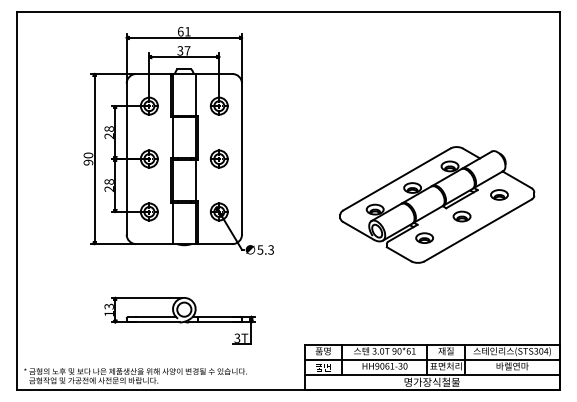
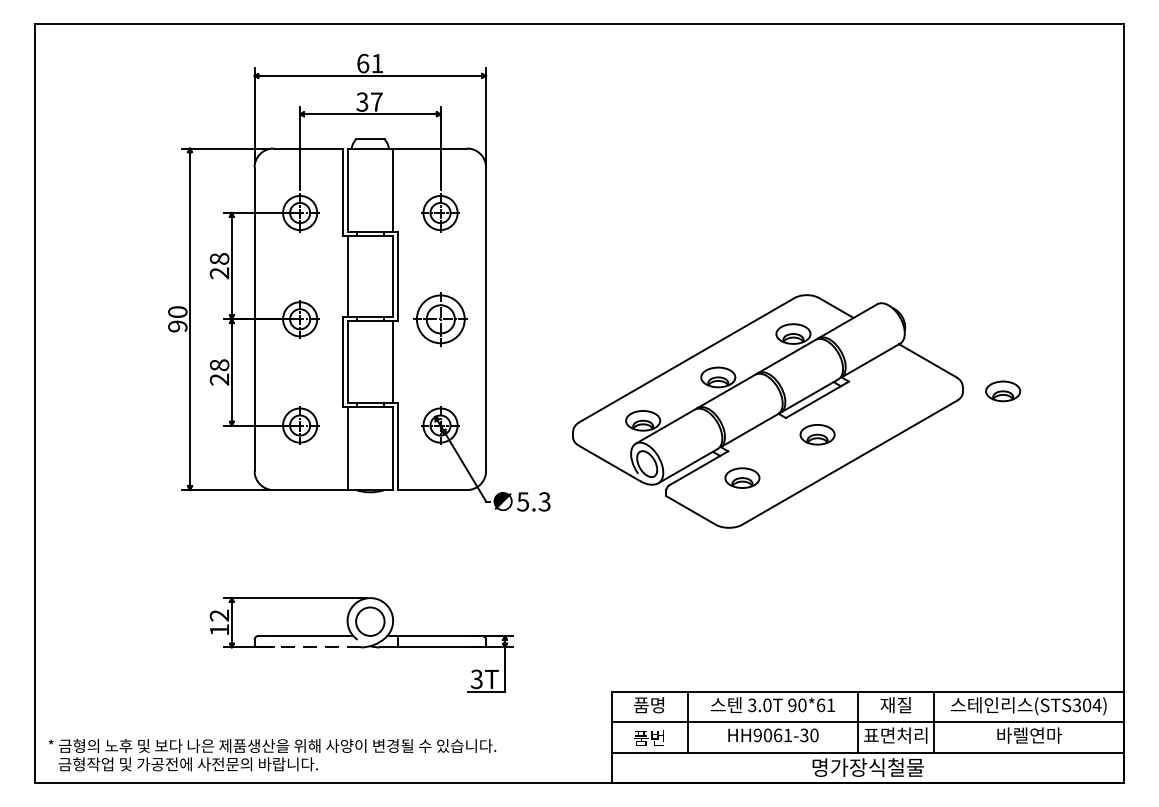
part: (218, 158) -> (438, 318), size x1.4
part: (437, 204) -> (768, 410), moved
text: (109, 306) -> (220, 615), 13 -> 12
line: (157, 322) -> (316, 647), solid -> dashed

